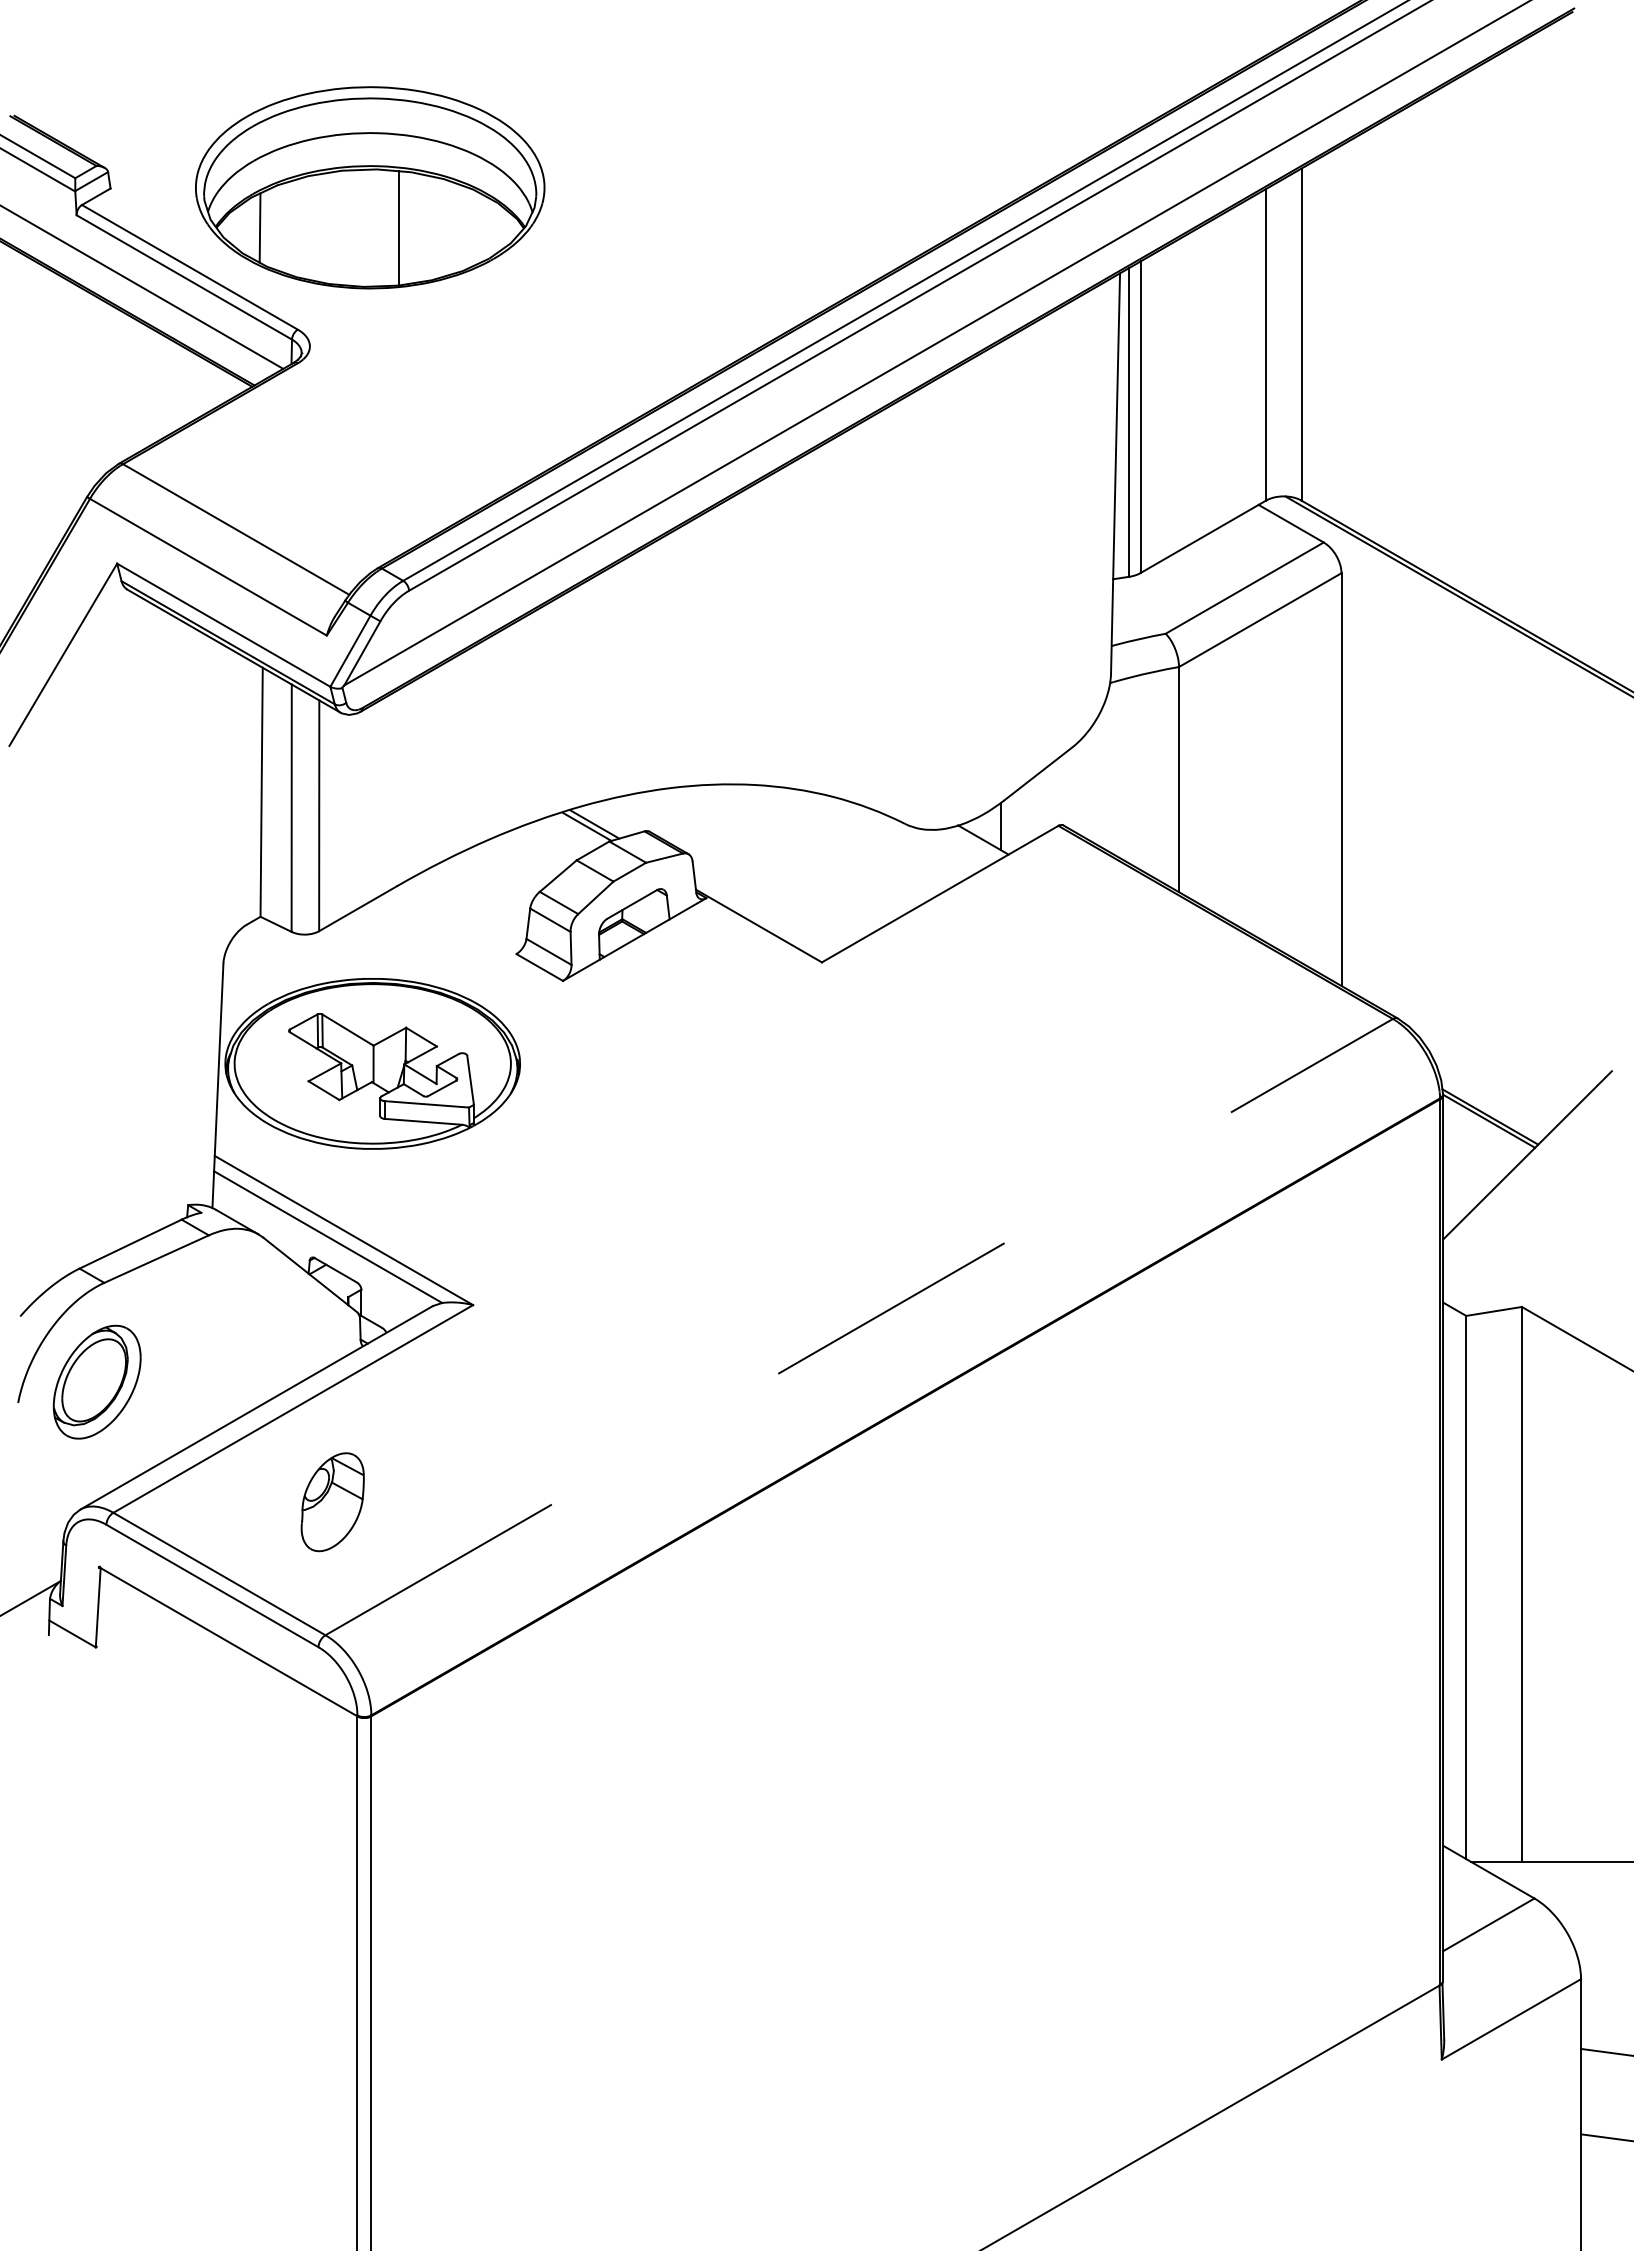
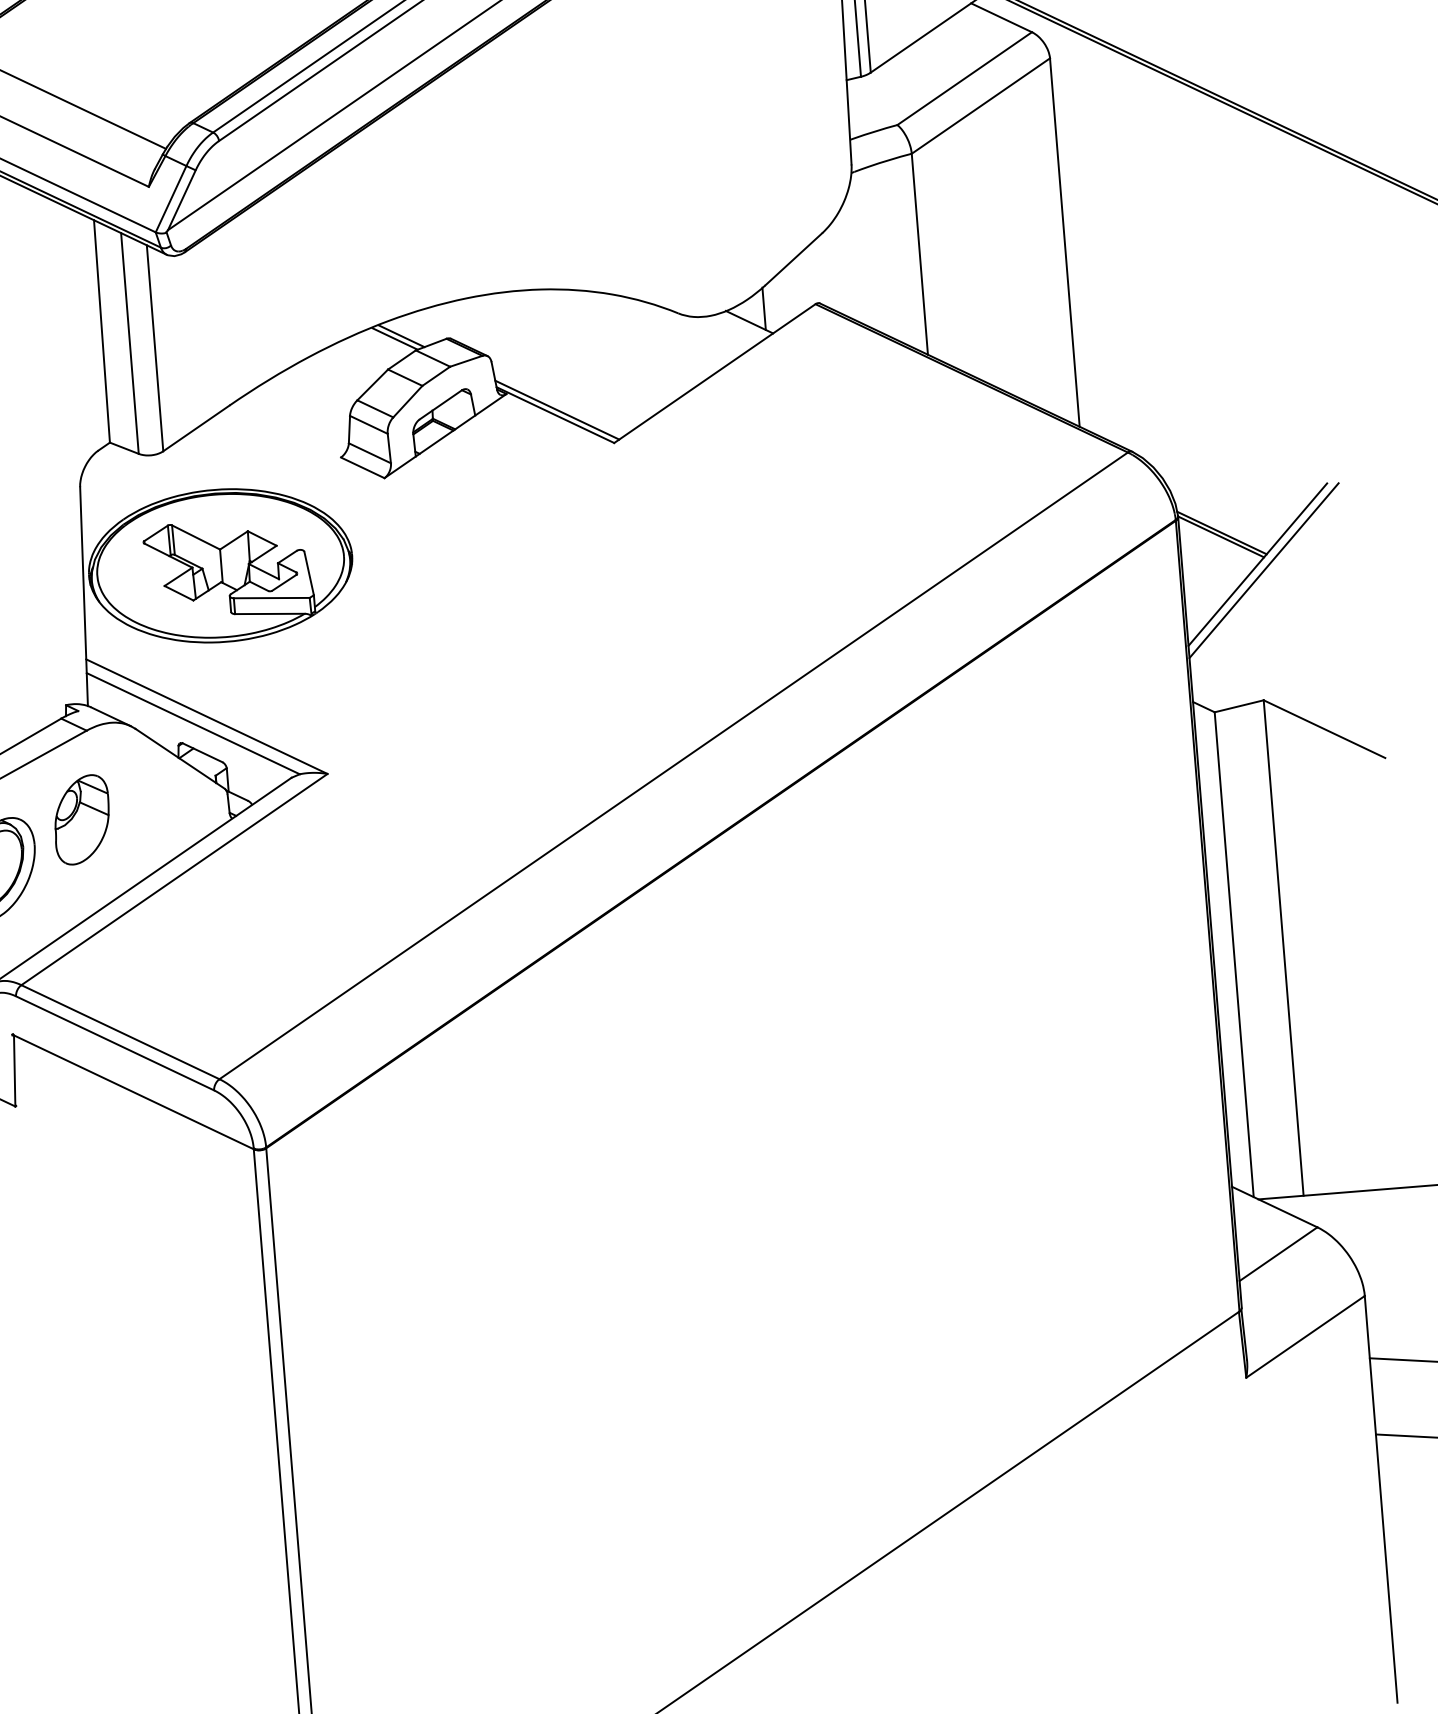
line: (761, 920) -> (557, 409), added
line: (1533, 1162) -> (1263, 570), added
line: (859, 1326) -> (673, 765), dashed -> solid
part: (332, 1502) -> (81, 820), moved

